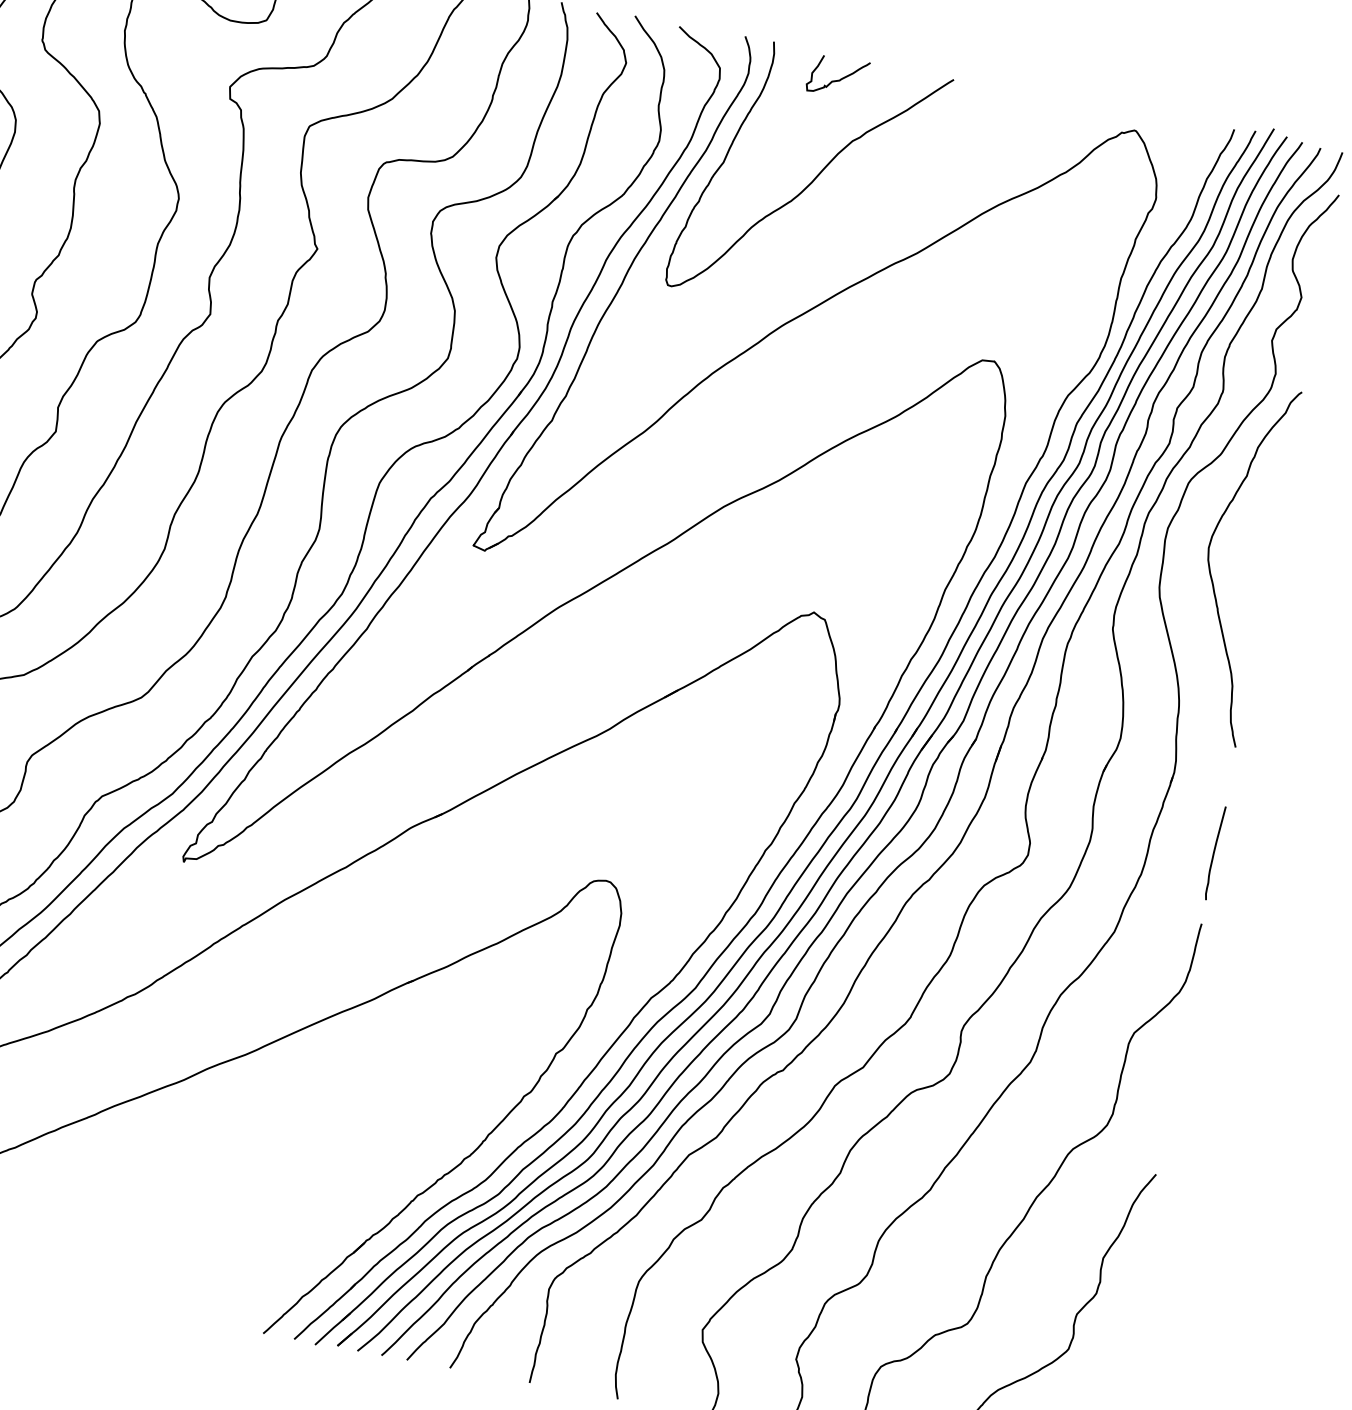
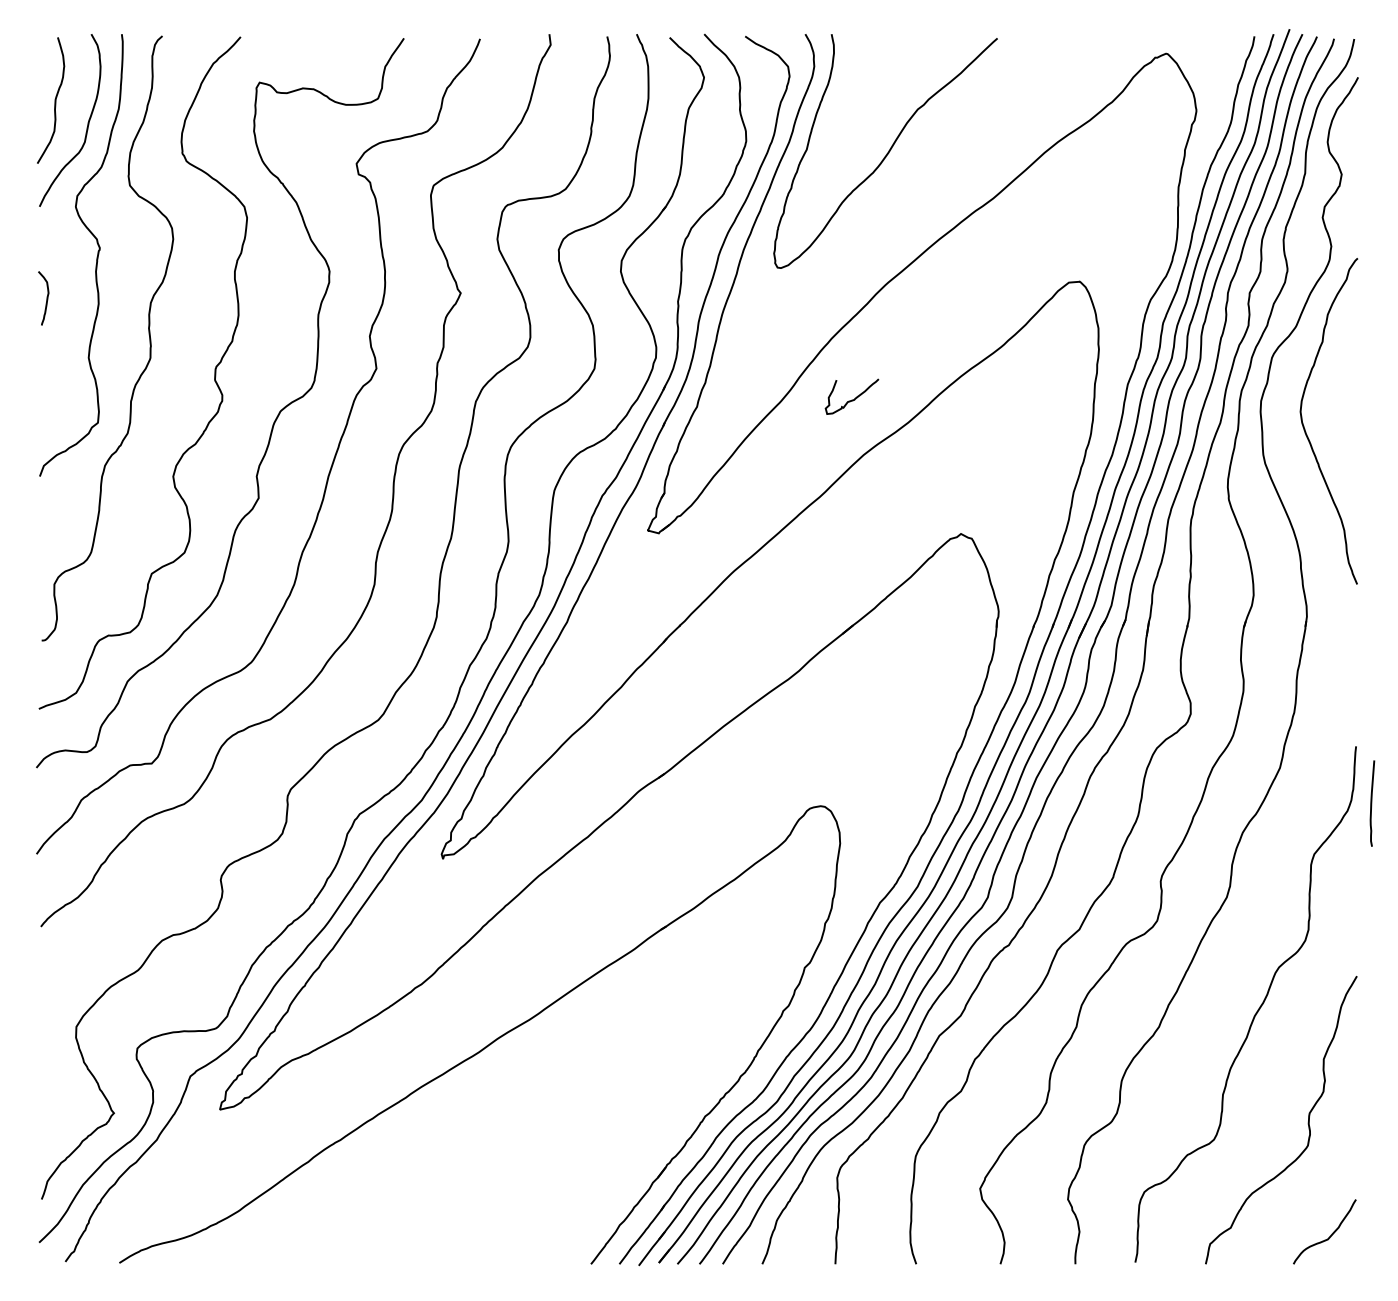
curve: (836, 79) -> (851, 399), moved
curve: (1215, 853) -> (1372, 803), moved

